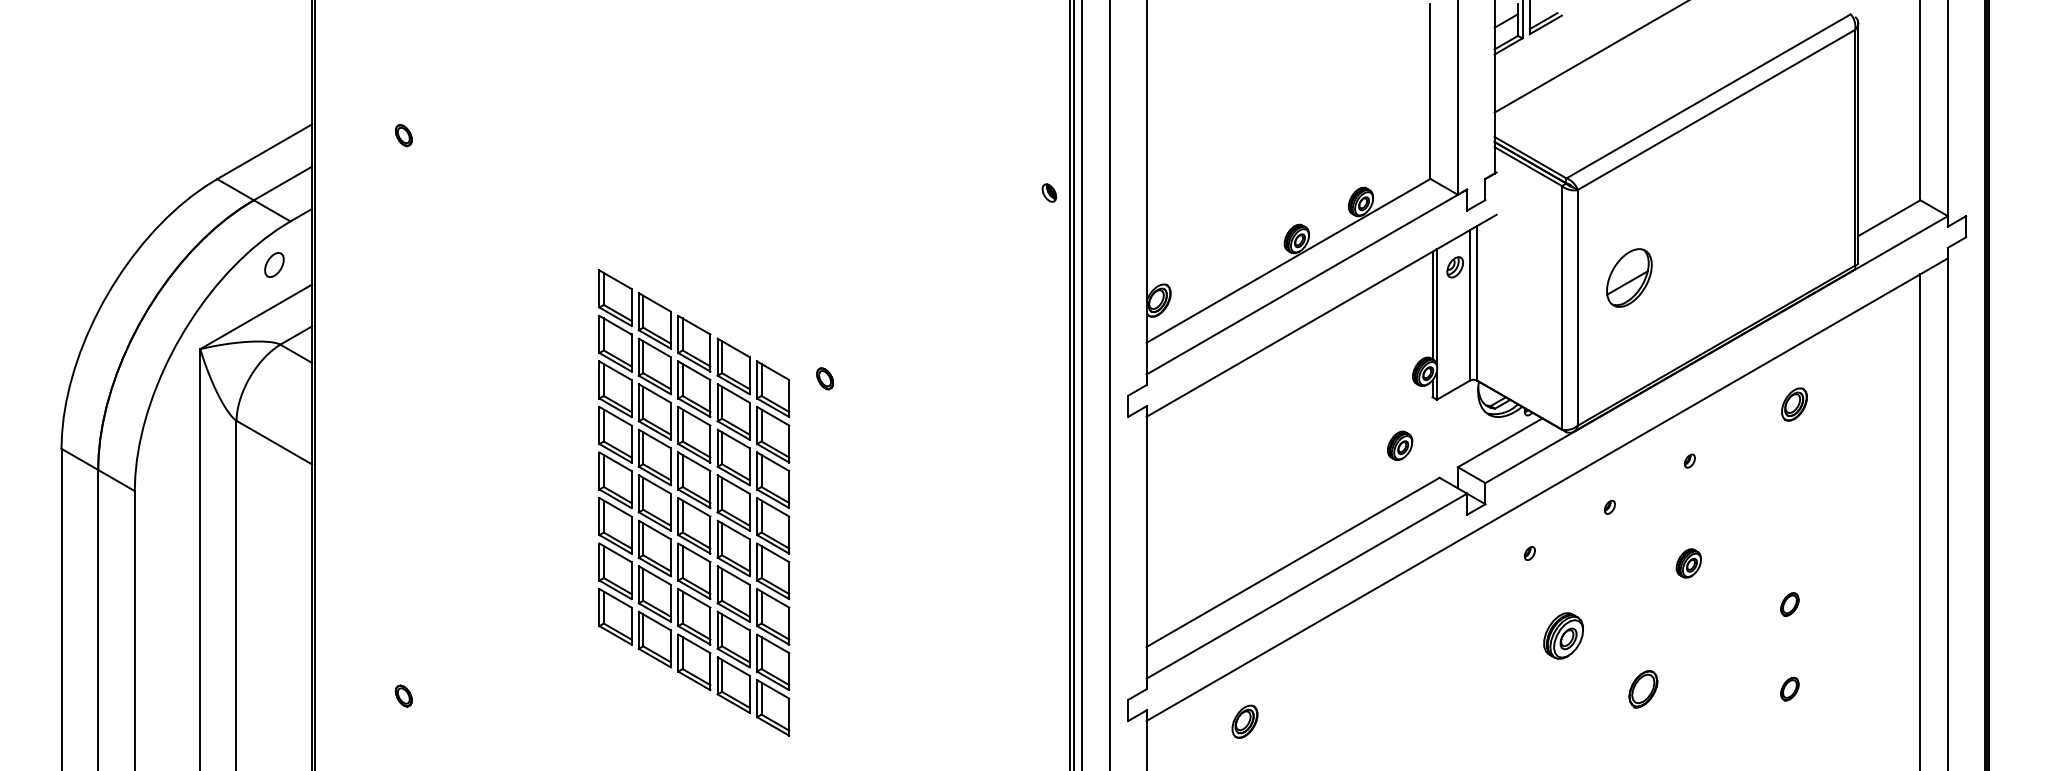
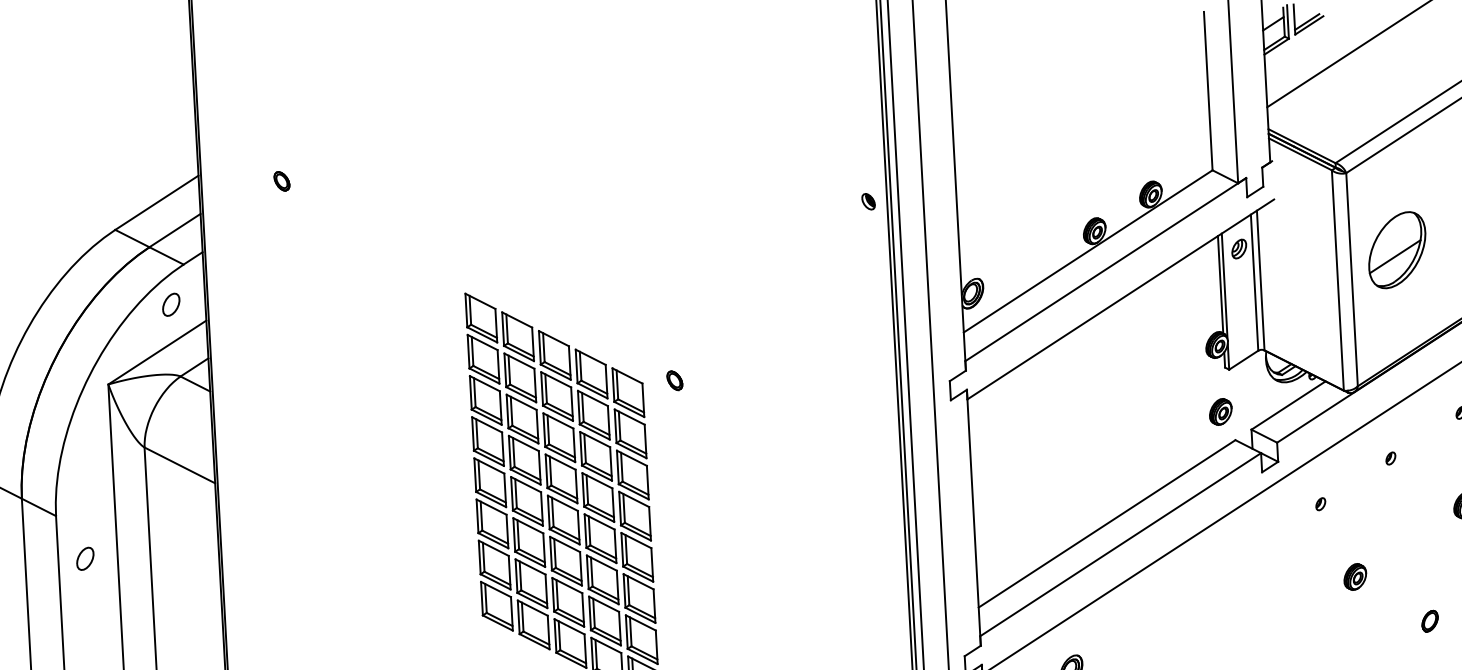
part: (1629, 277) -> (1397, 249), size x1.43
part: (1400, 445) -> (1221, 411), moved
part: (164, 539) -> (85, 558), added
part: (1563, 635) -> (1355, 576), size x0.62
part: (1643, 688) -> (1430, 620), size x0.62

